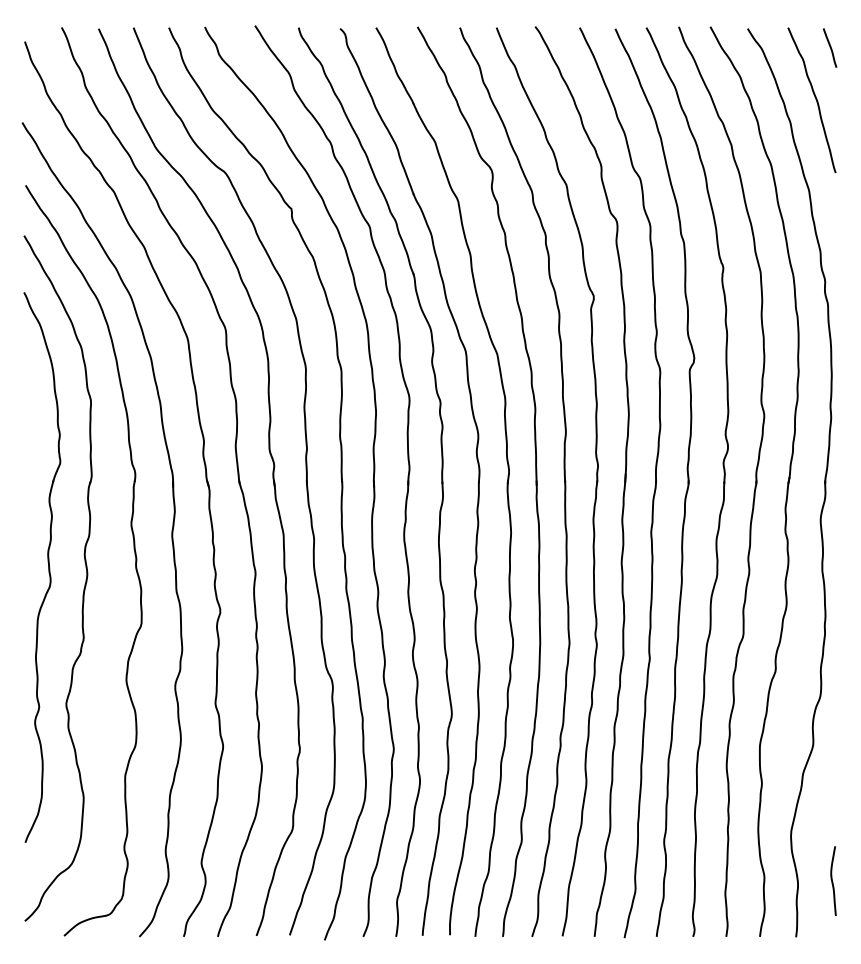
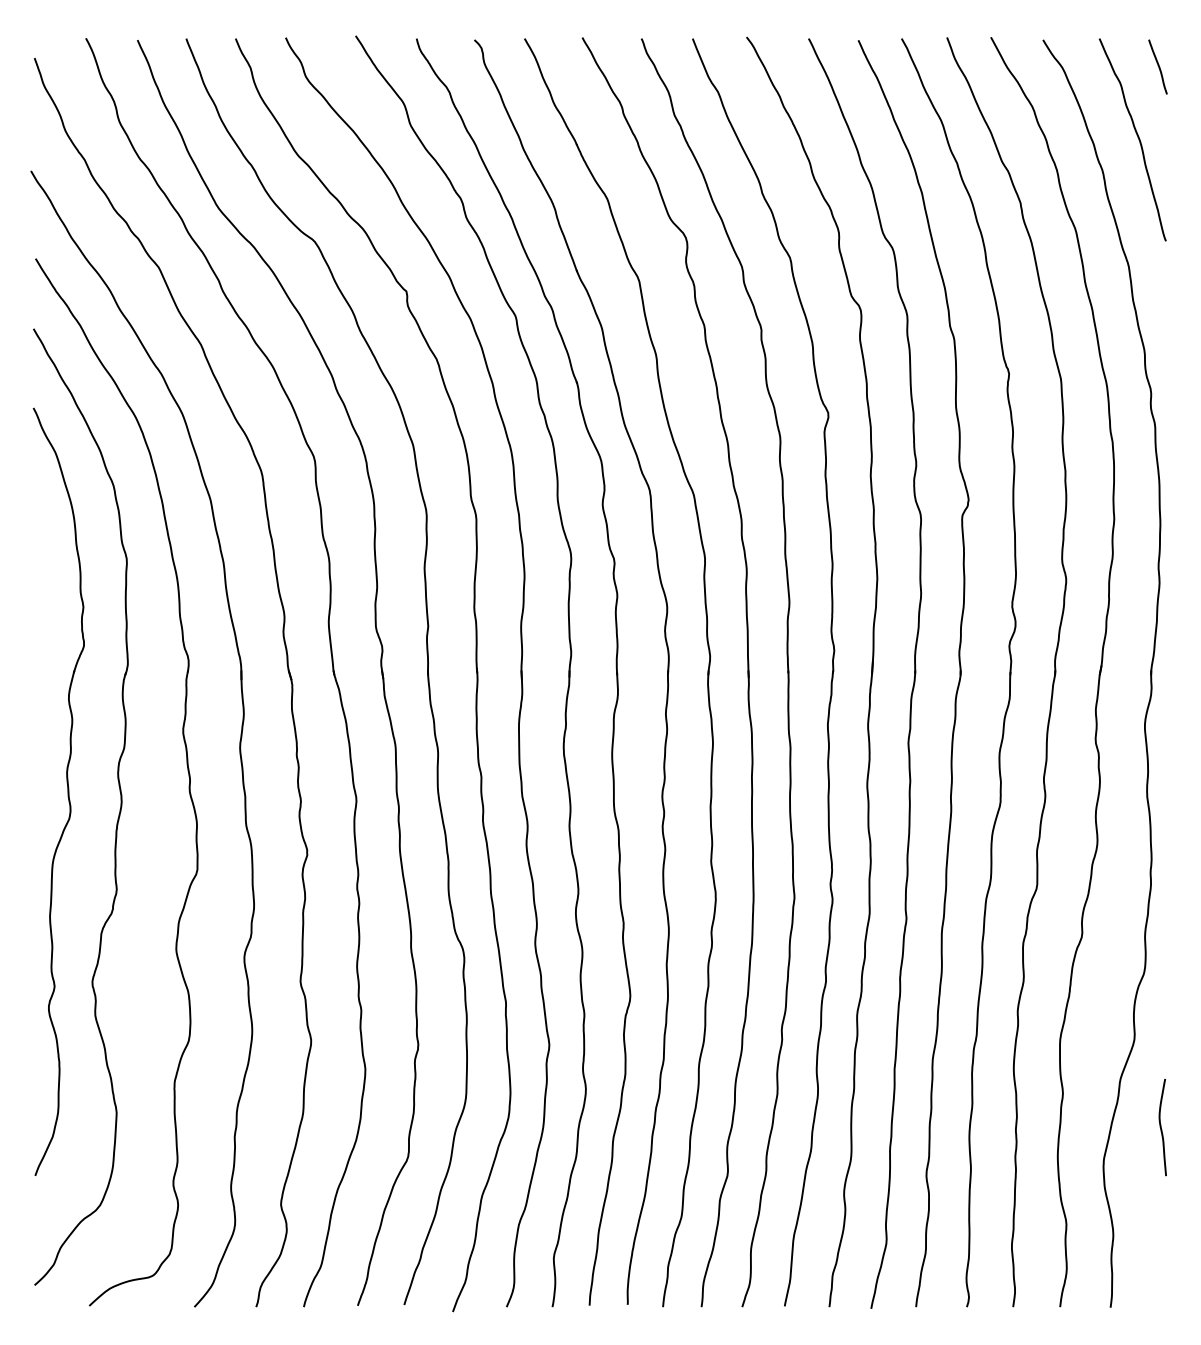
curve: (832, 880) -> (1161, 1126), moved

